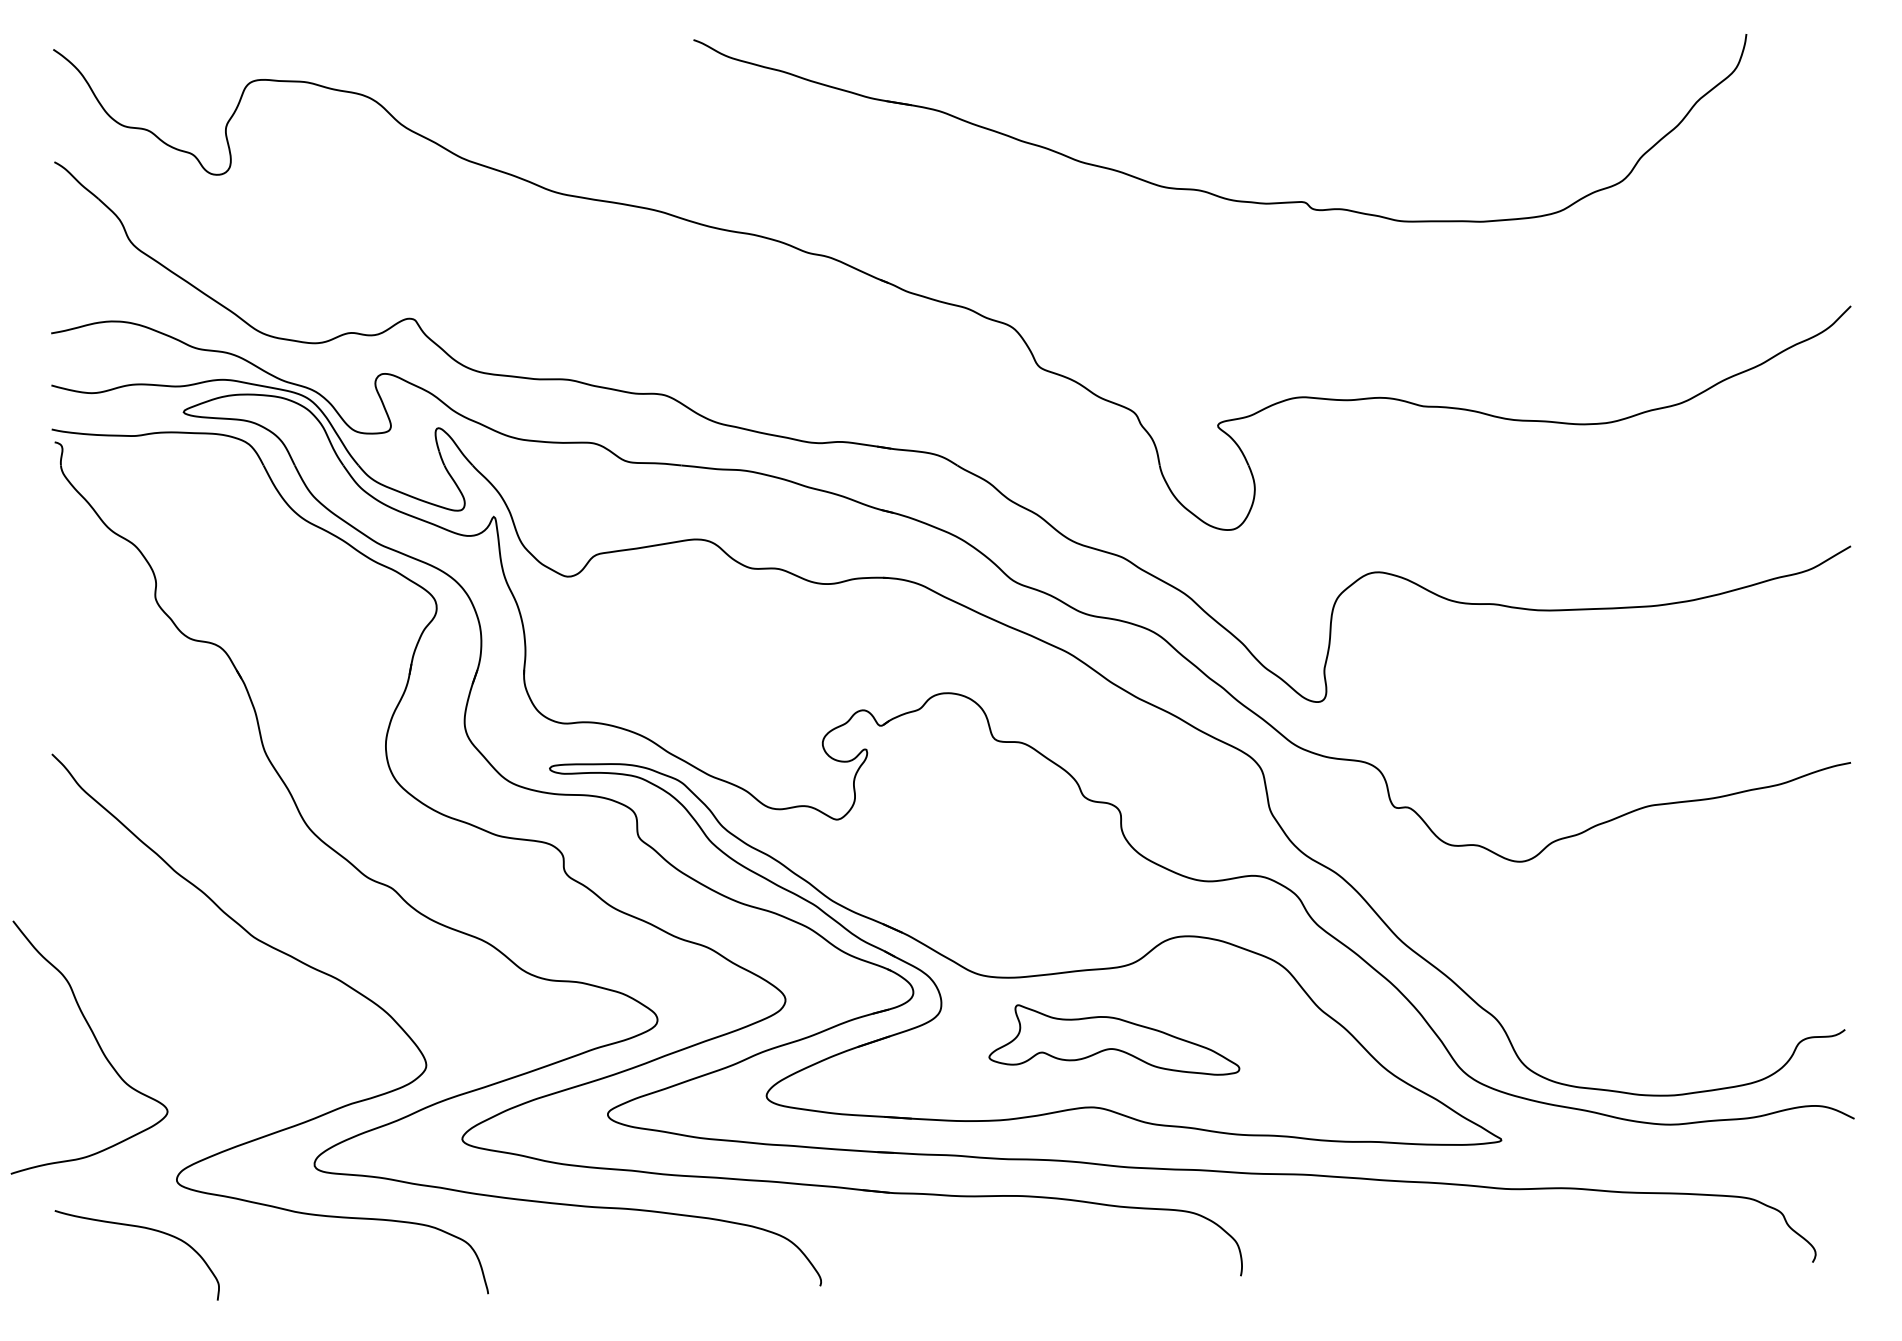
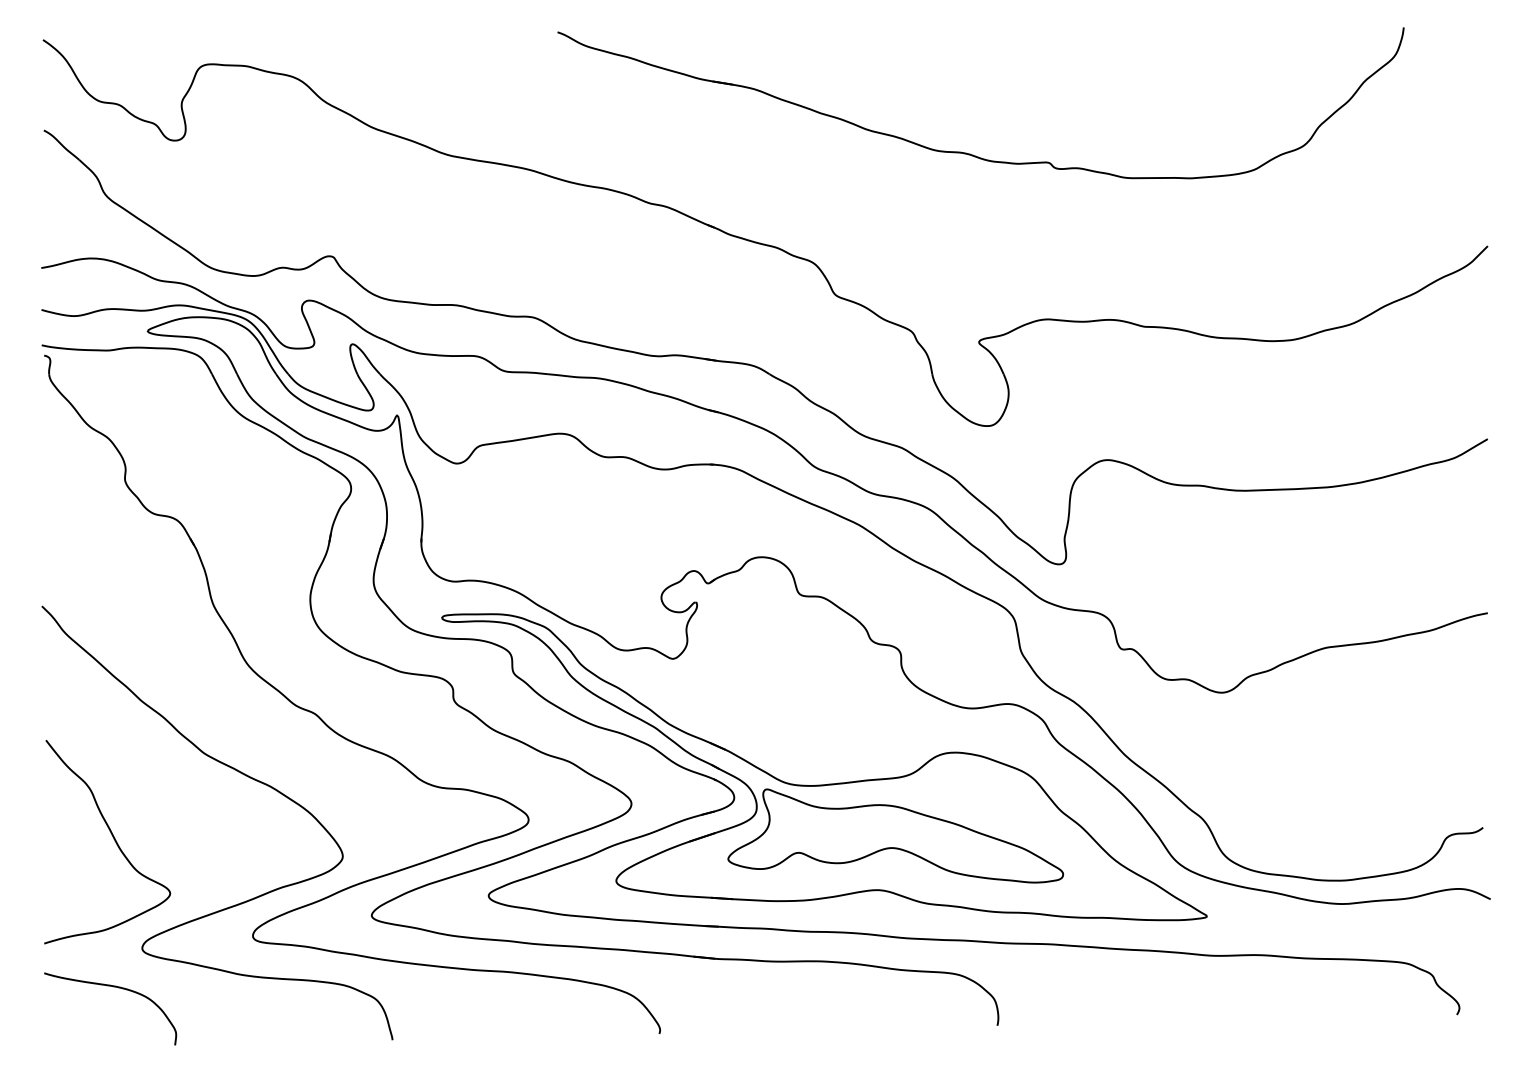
part: (1114, 1039) -> (895, 835), size x1.67
curve: (97, 1044) -> (113, 839), moved

